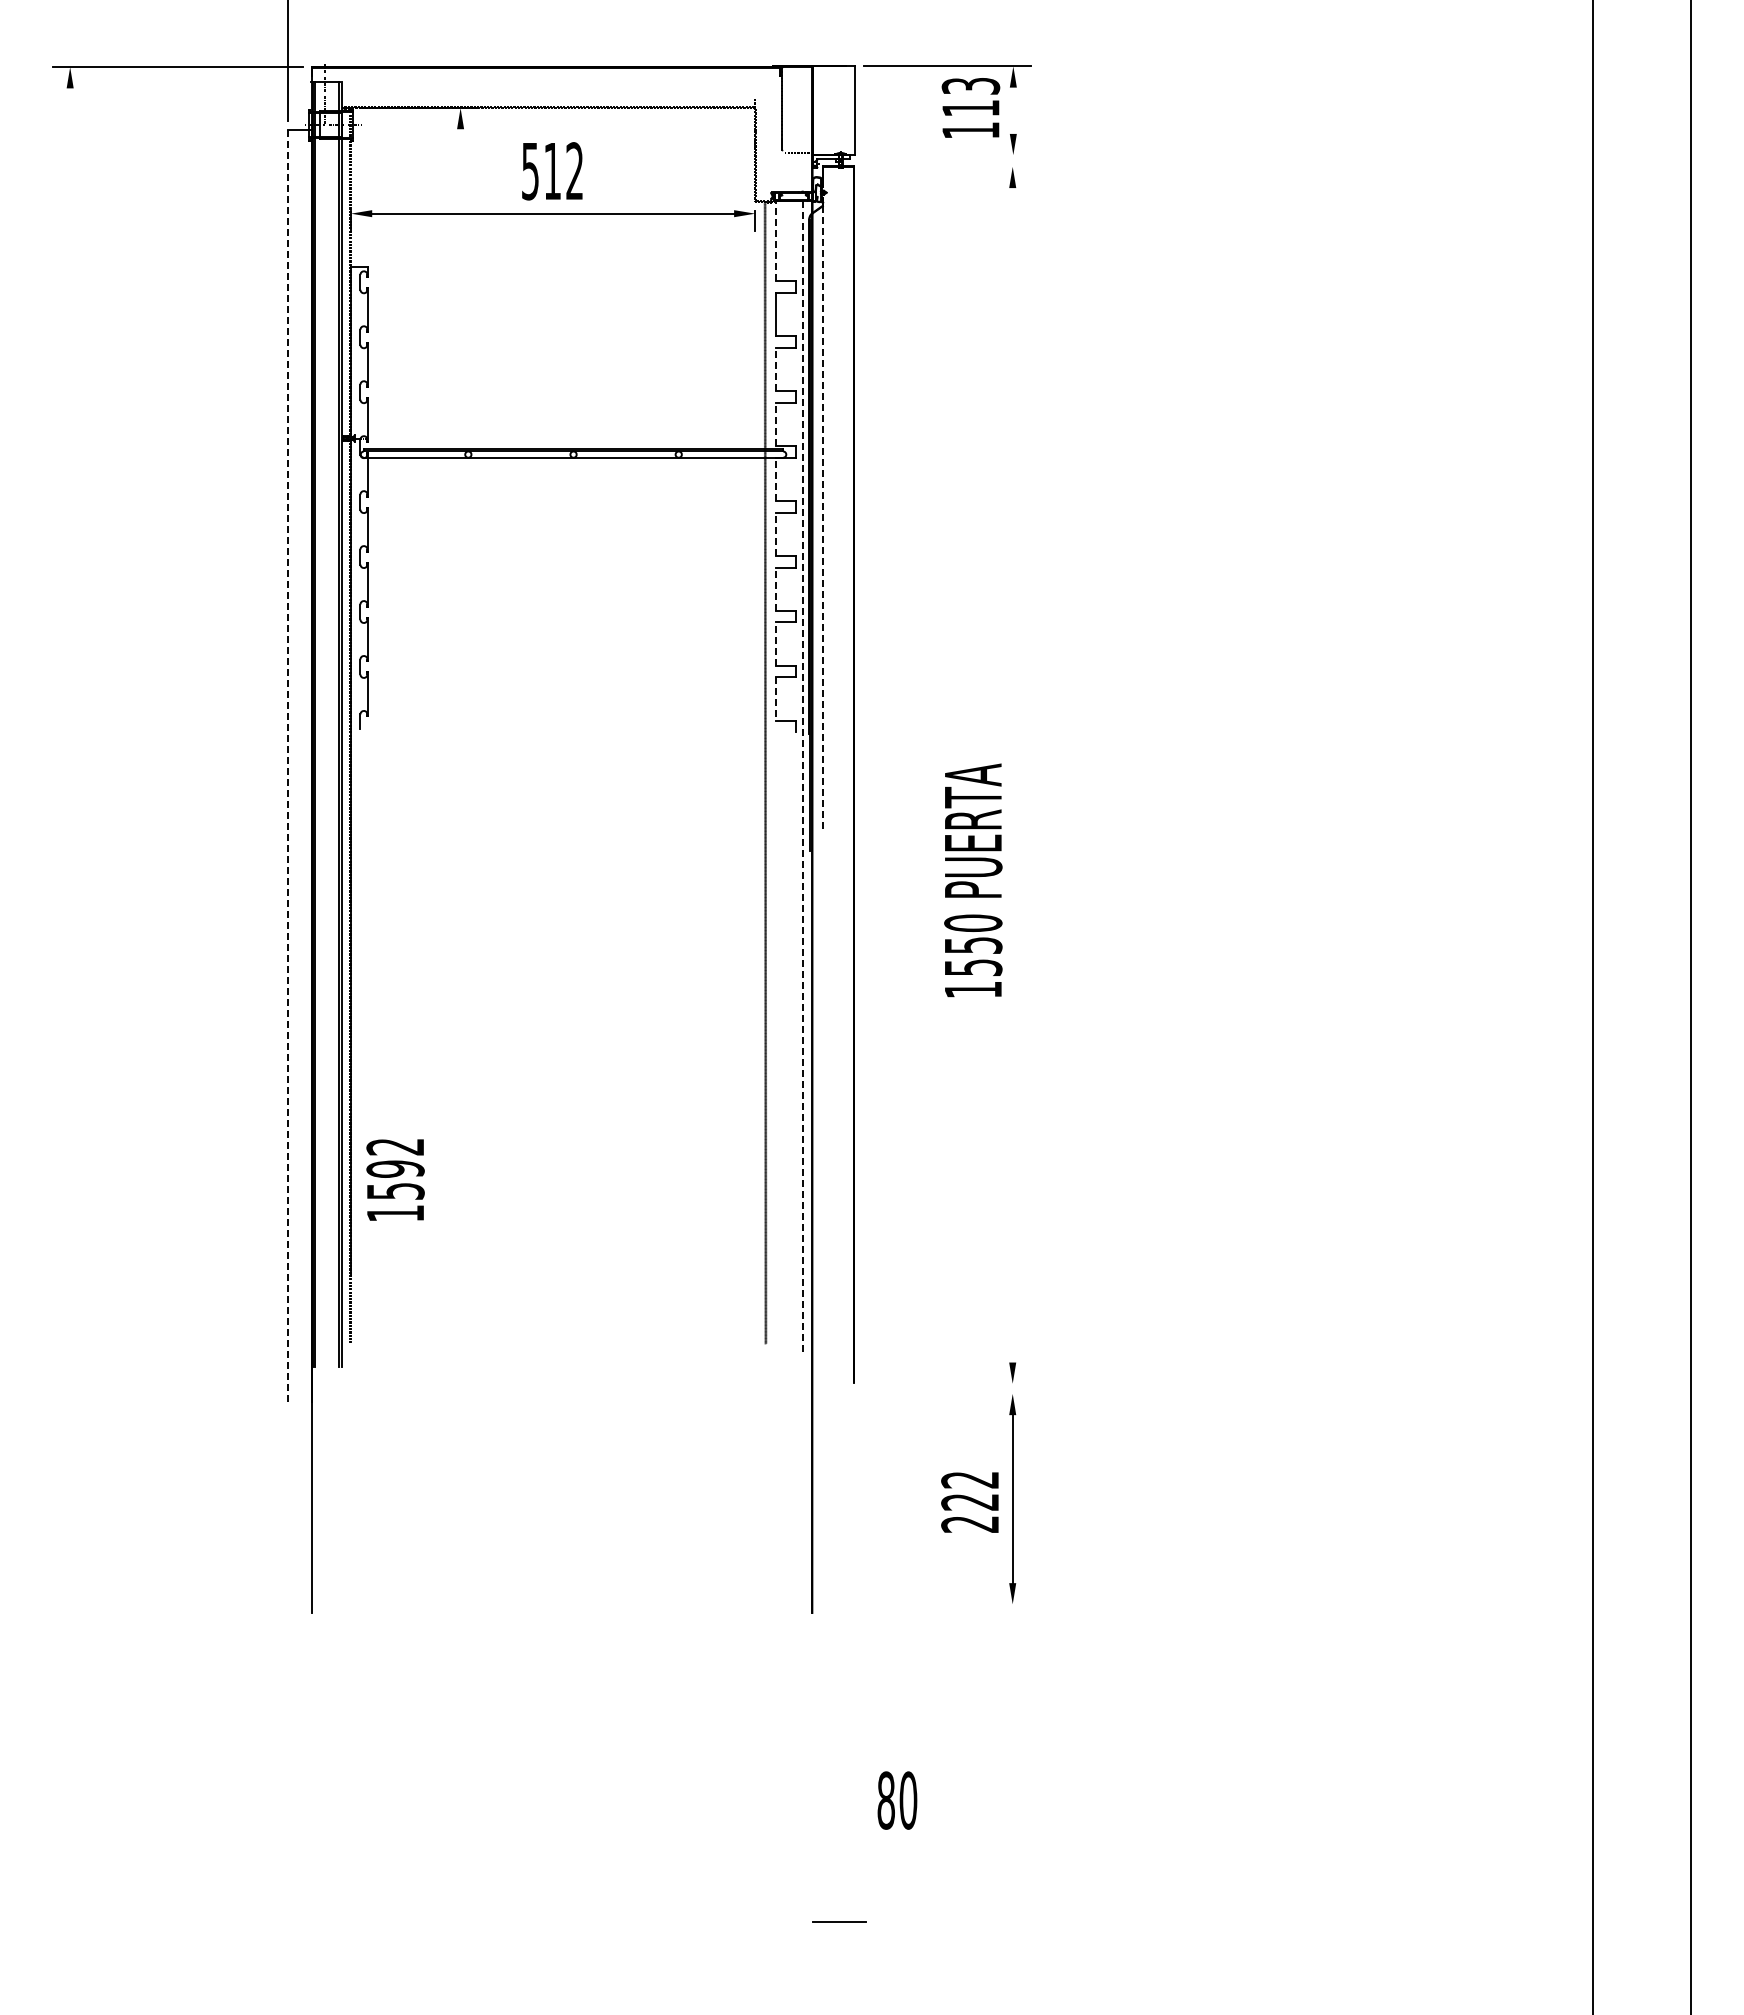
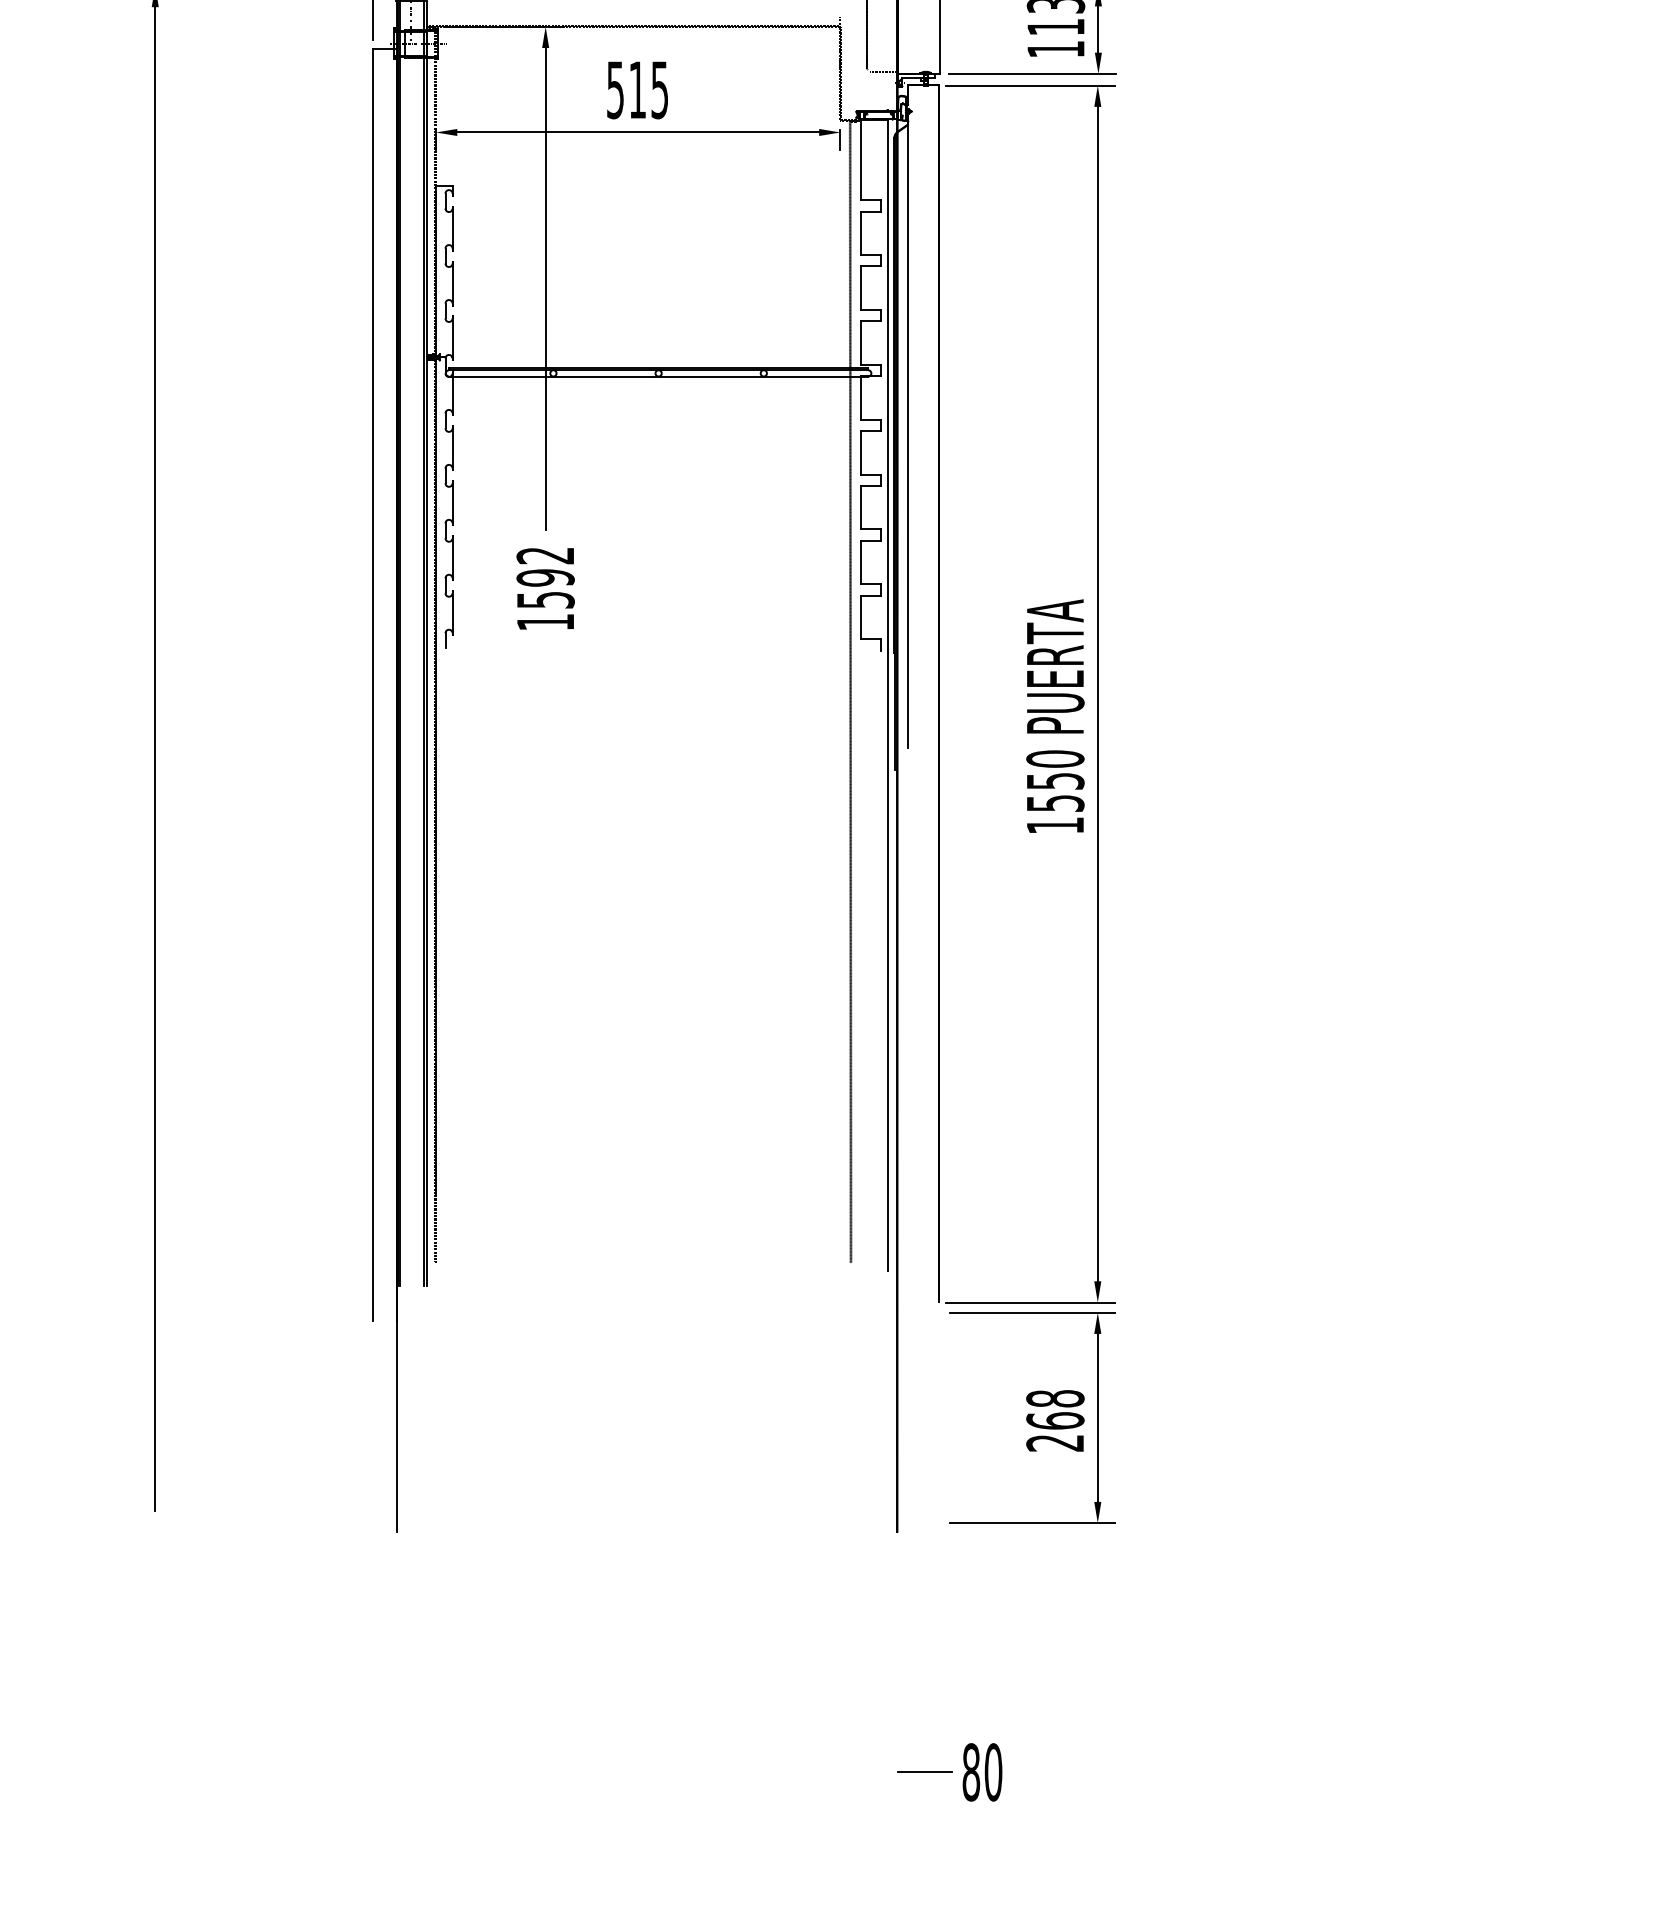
line: (1013, 110) -> (1098, 29), added
line: (947, 155) -> (1032, 74), added
line: (945, 166) -> (1030, 85), added
text: (574, 171) -> (659, 90), 512 -> 515
line: (776, 240) -> (861, 159), dashed -> solid
line: (776, 369) -> (861, 288), dashed -> solid
line: (460, 370) -> (545, 289), added
line: (776, 424) -> (861, 343), dashed -> solid
line: (776, 479) -> (861, 398), dashed -> solid
line: (822, 513) -> (907, 432), dashed -> solid
line: (776, 534) -> (861, 453), dashed -> solid
line: (776, 589) -> (861, 508), dashed -> solid
line: (776, 644) -> (861, 563), dashed -> solid
line: (776, 699) -> (861, 618), dashed -> solid
line: (288, 765) -> (373, 684), dashed -> solid
line: (1012, 775) -> (1097, 694), added
line: (802, 776) -> (887, 695), dashed -> solid
line: (70, 839) -> (155, 758), added
text: (973, 880) -> (1055, 716), moved
text: (395, 1179) -> (545, 588), moved
line: (945, 1383) -> (1030, 1302), added
line: (947, 1393) -> (1032, 1312), added
text: (970, 1490) -> (1055, 1409), 222 -> 268
line: (947, 1604) -> (1032, 1523), added
text: (897, 1800) -> (982, 1772), moved
line: (839, 1921) -> (924, 1772), moved

